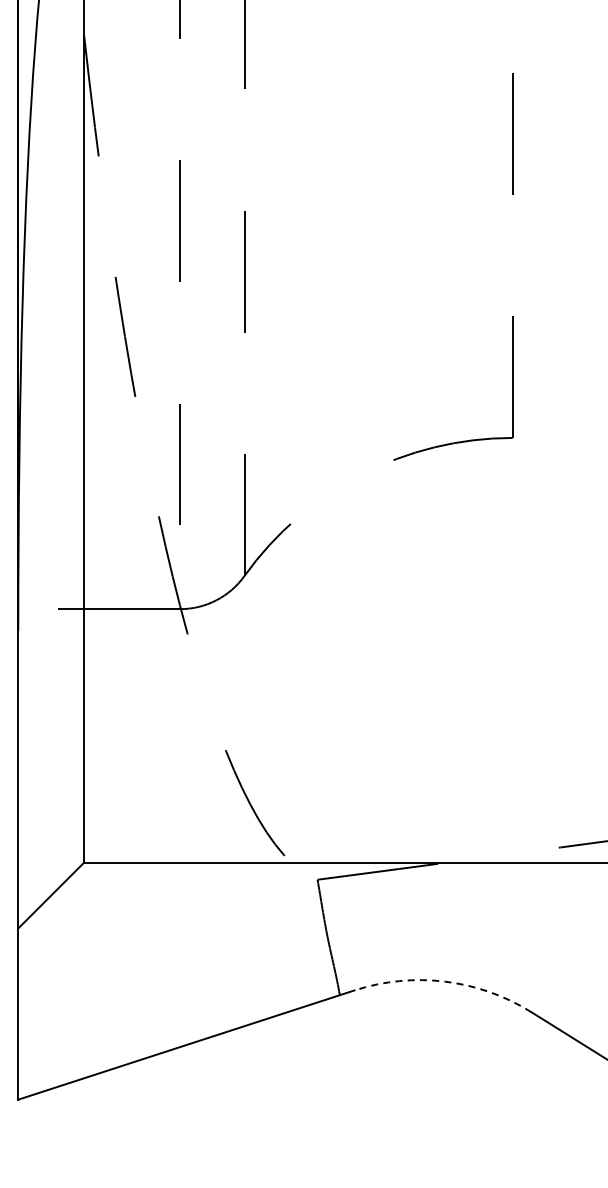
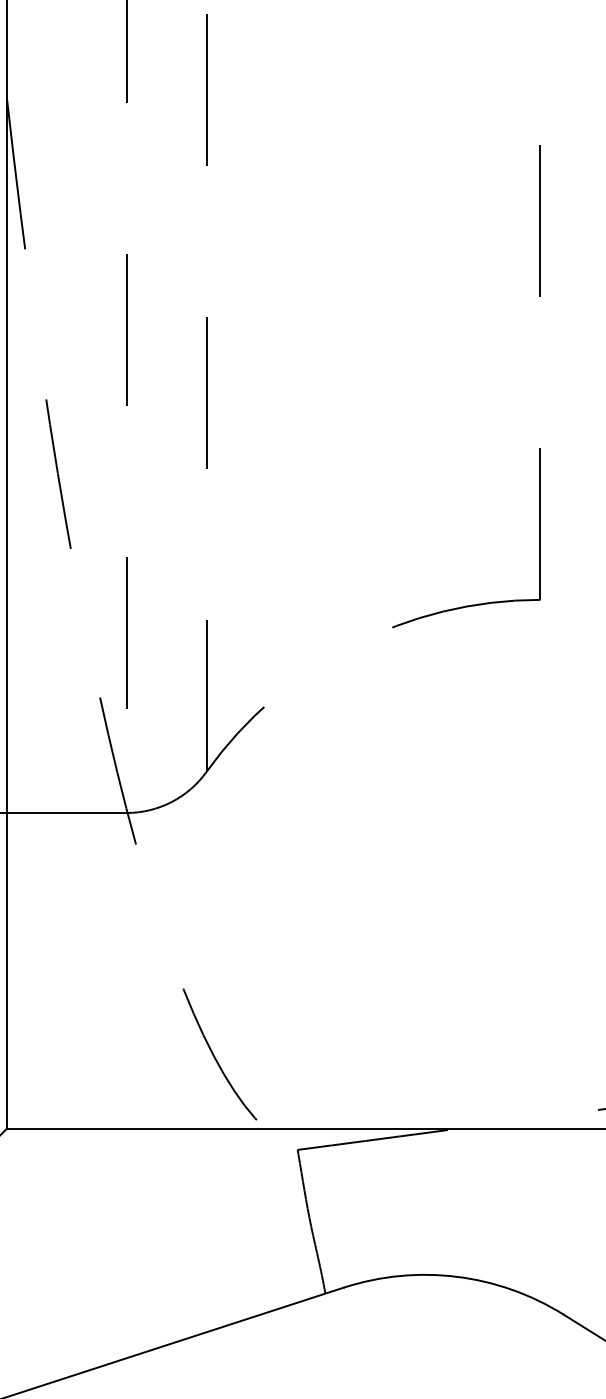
arc: (445, 981) -> (456, 1276), dashed -> solid

